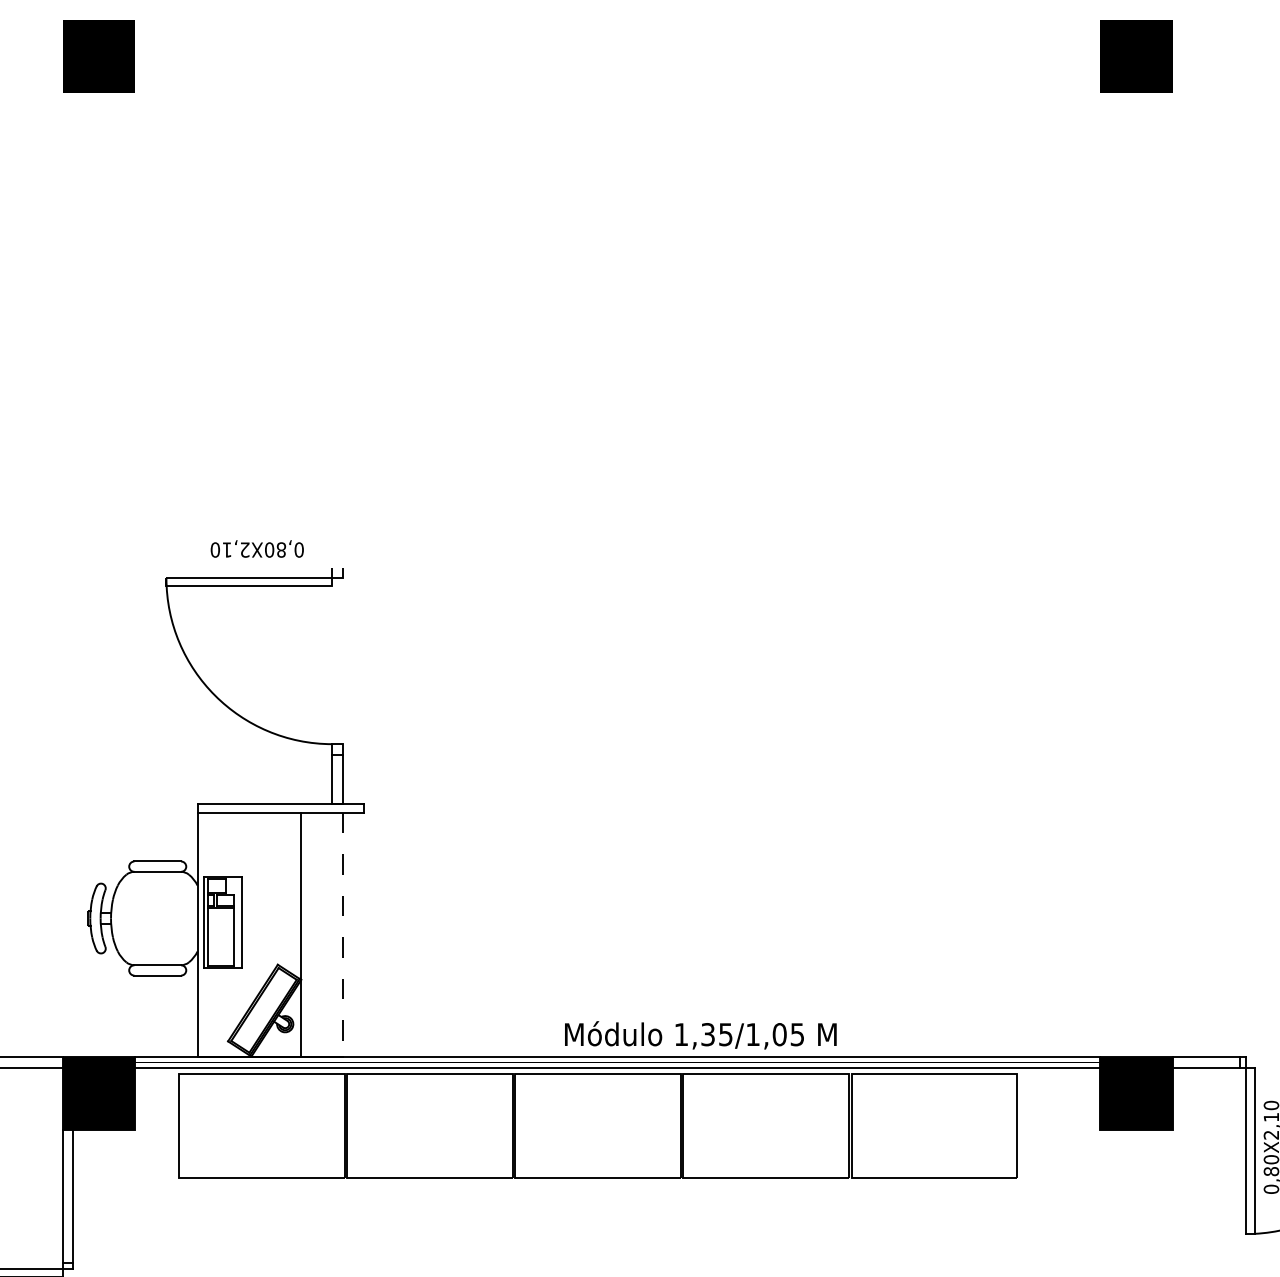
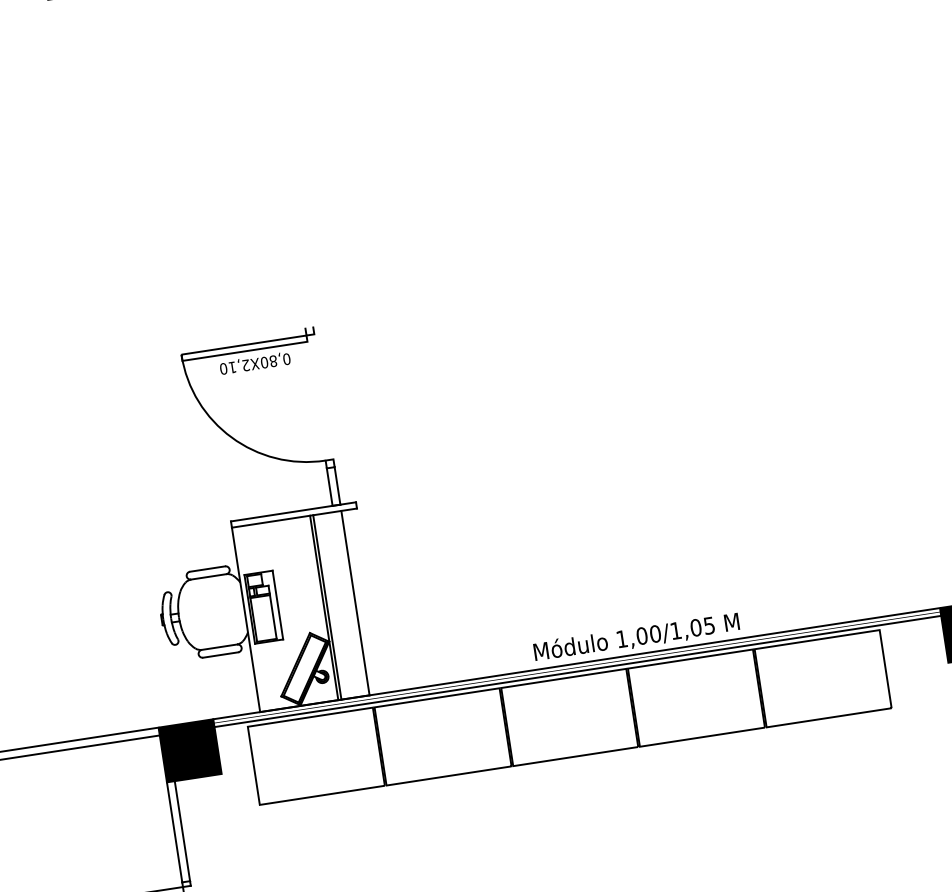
text: (256, 548) -> (254, 363), moved
line: (305, 934) -> (327, 607), added
line: (342, 935) -> (355, 603), dashed -> solid
text: (716, 1034) -> (648, 634), 1,35/1,05 -> 1,00/1,05

